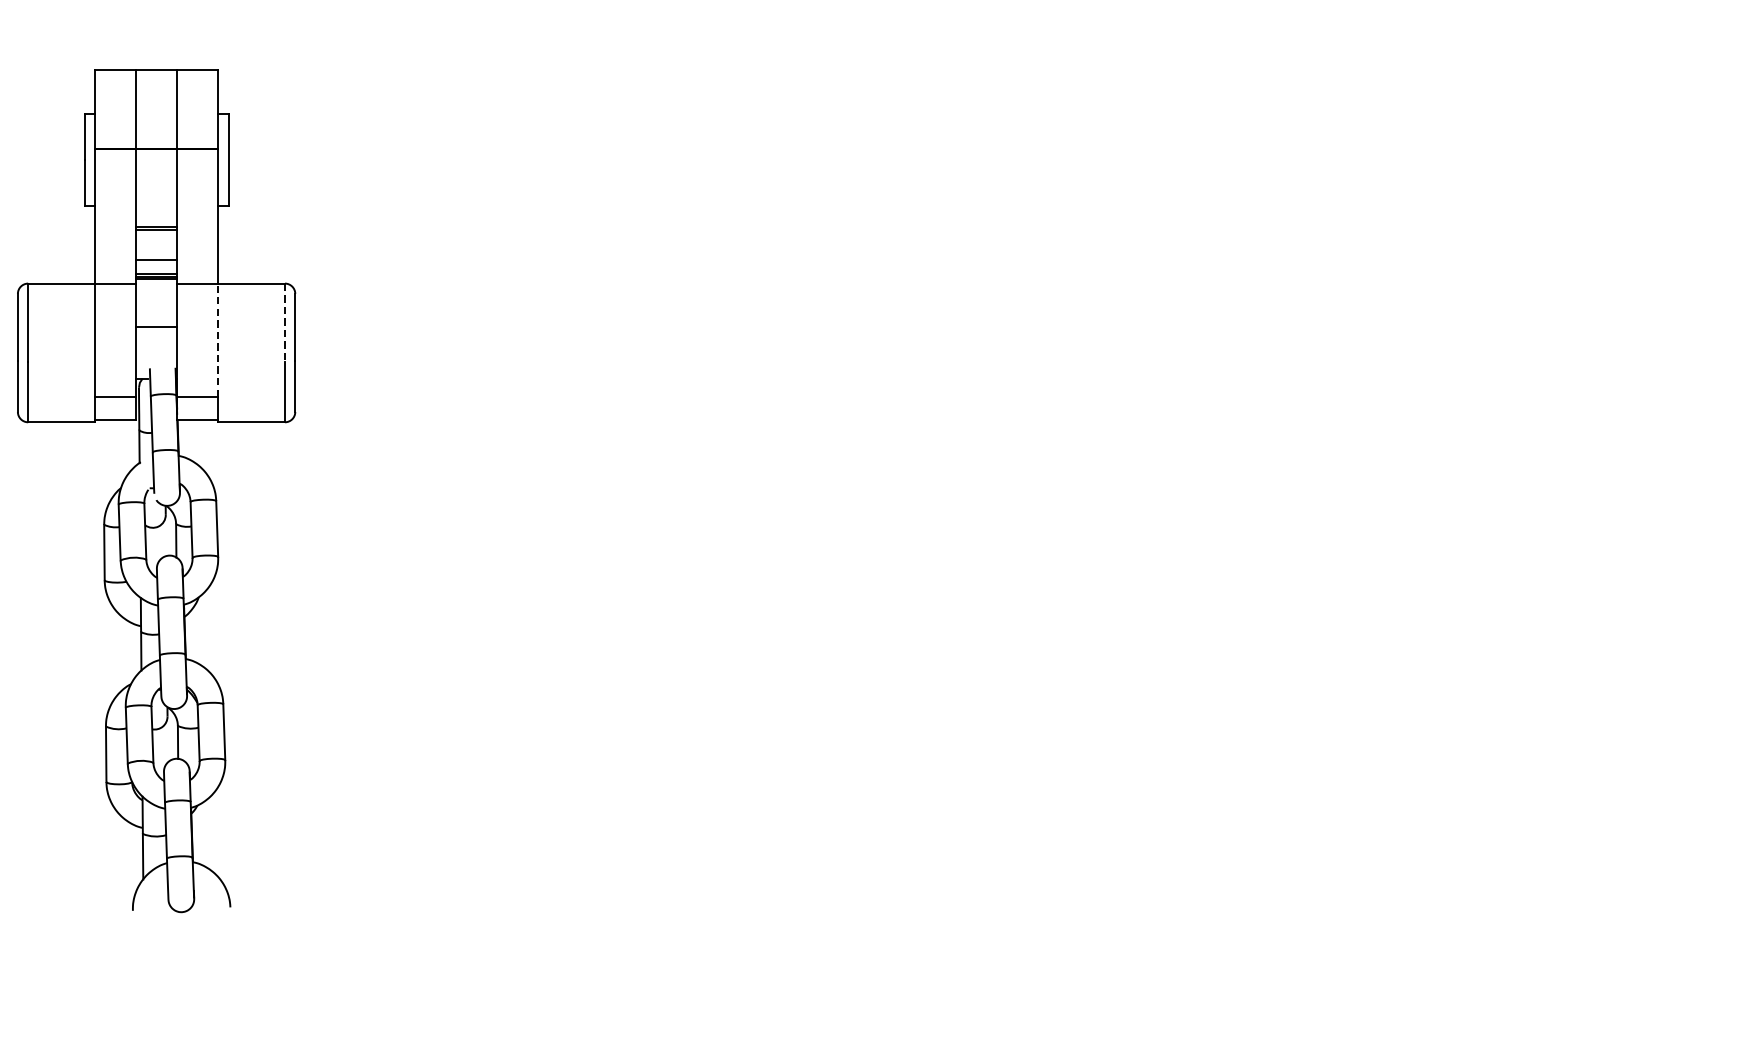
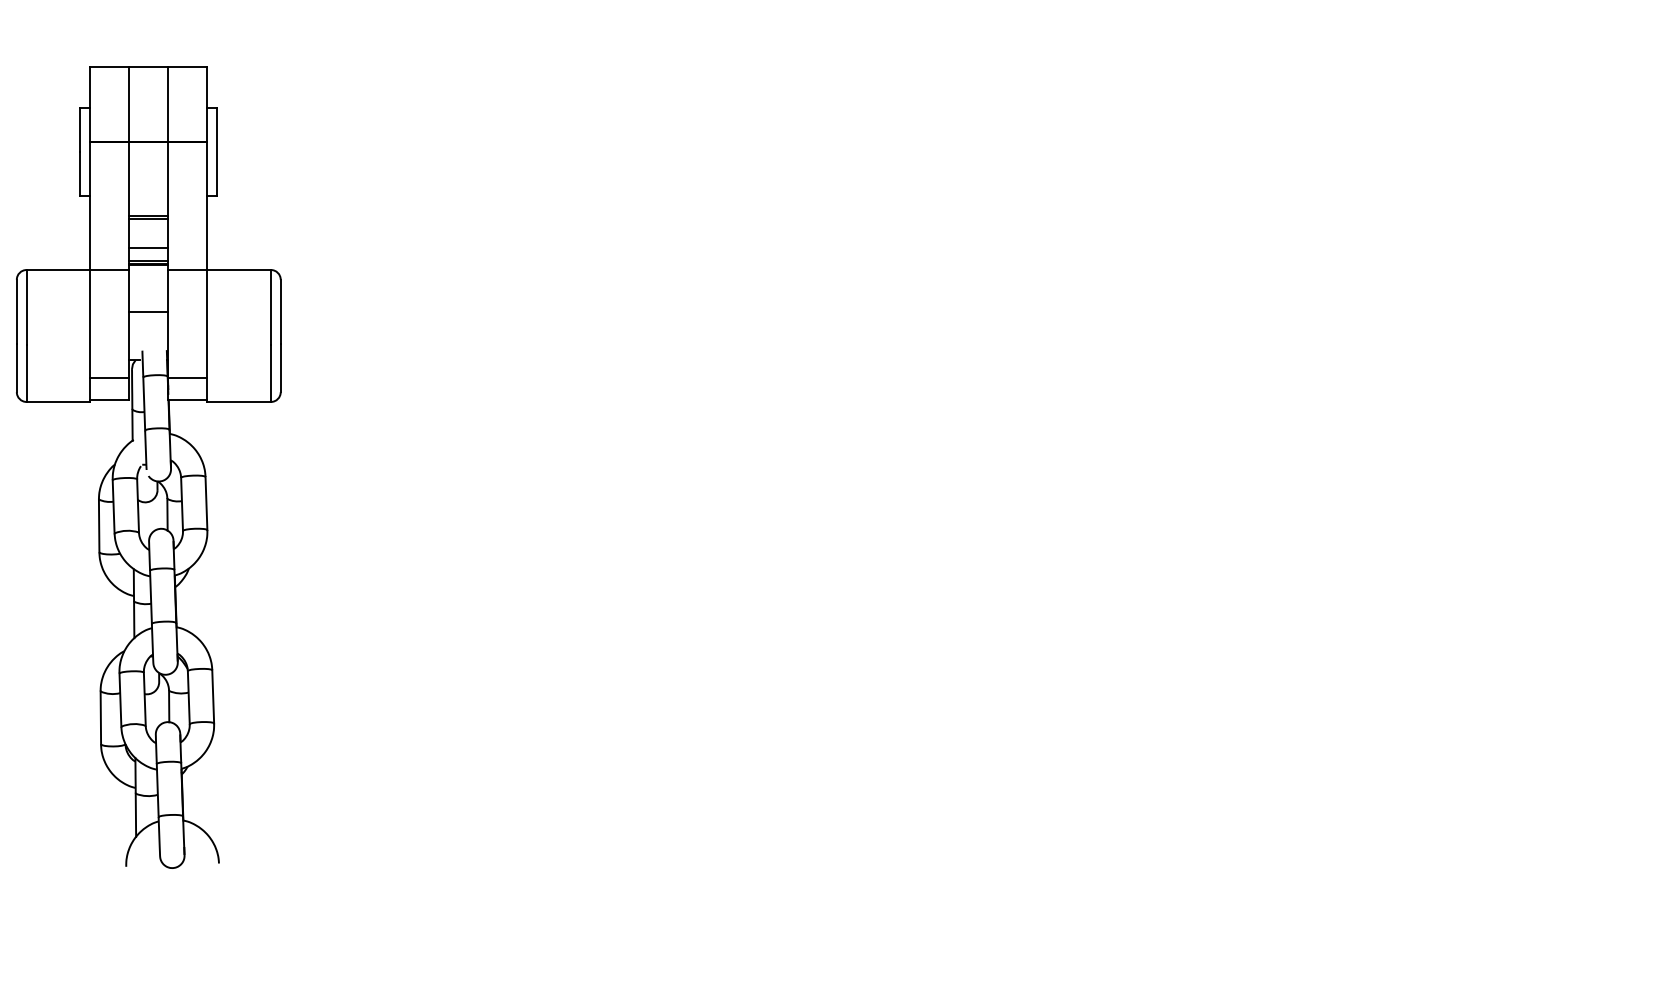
line: (284, 323) -> (270, 307), dashed -> solid
line: (218, 339) -> (207, 323), dashed -> solid

